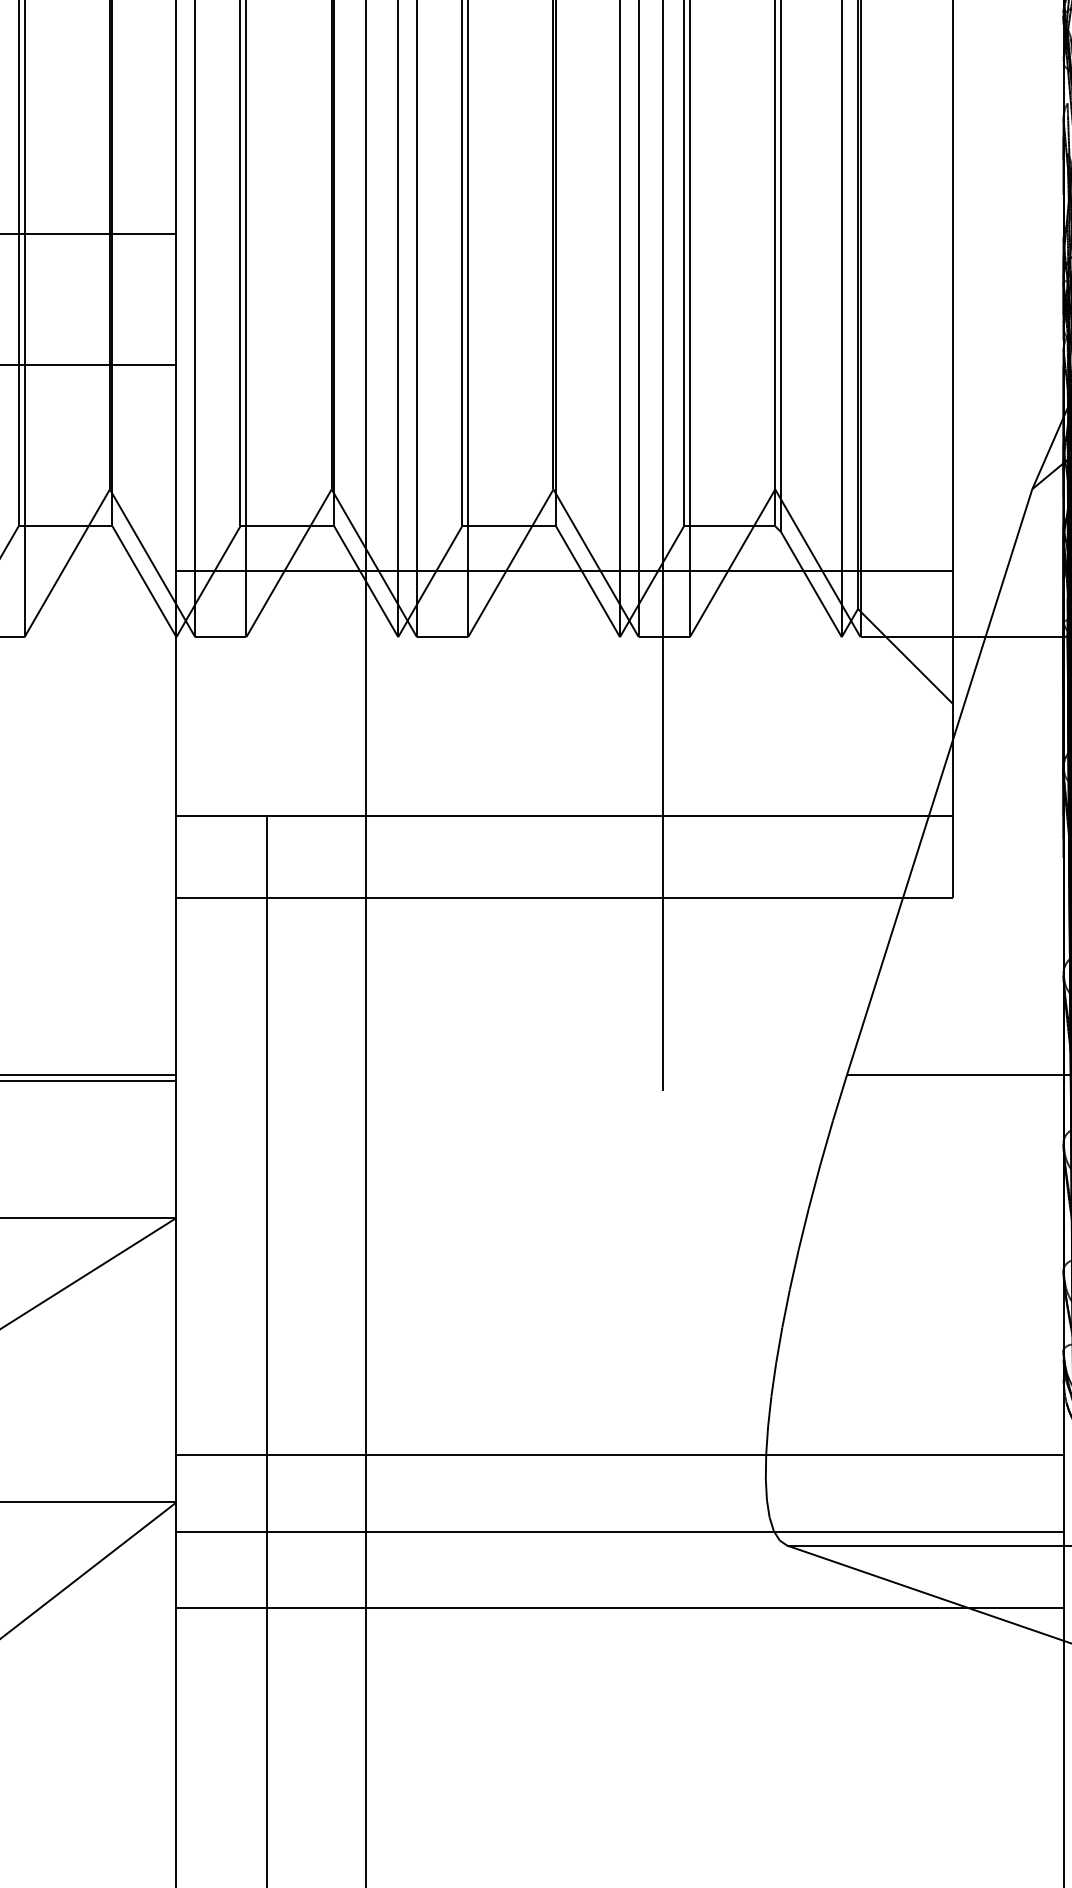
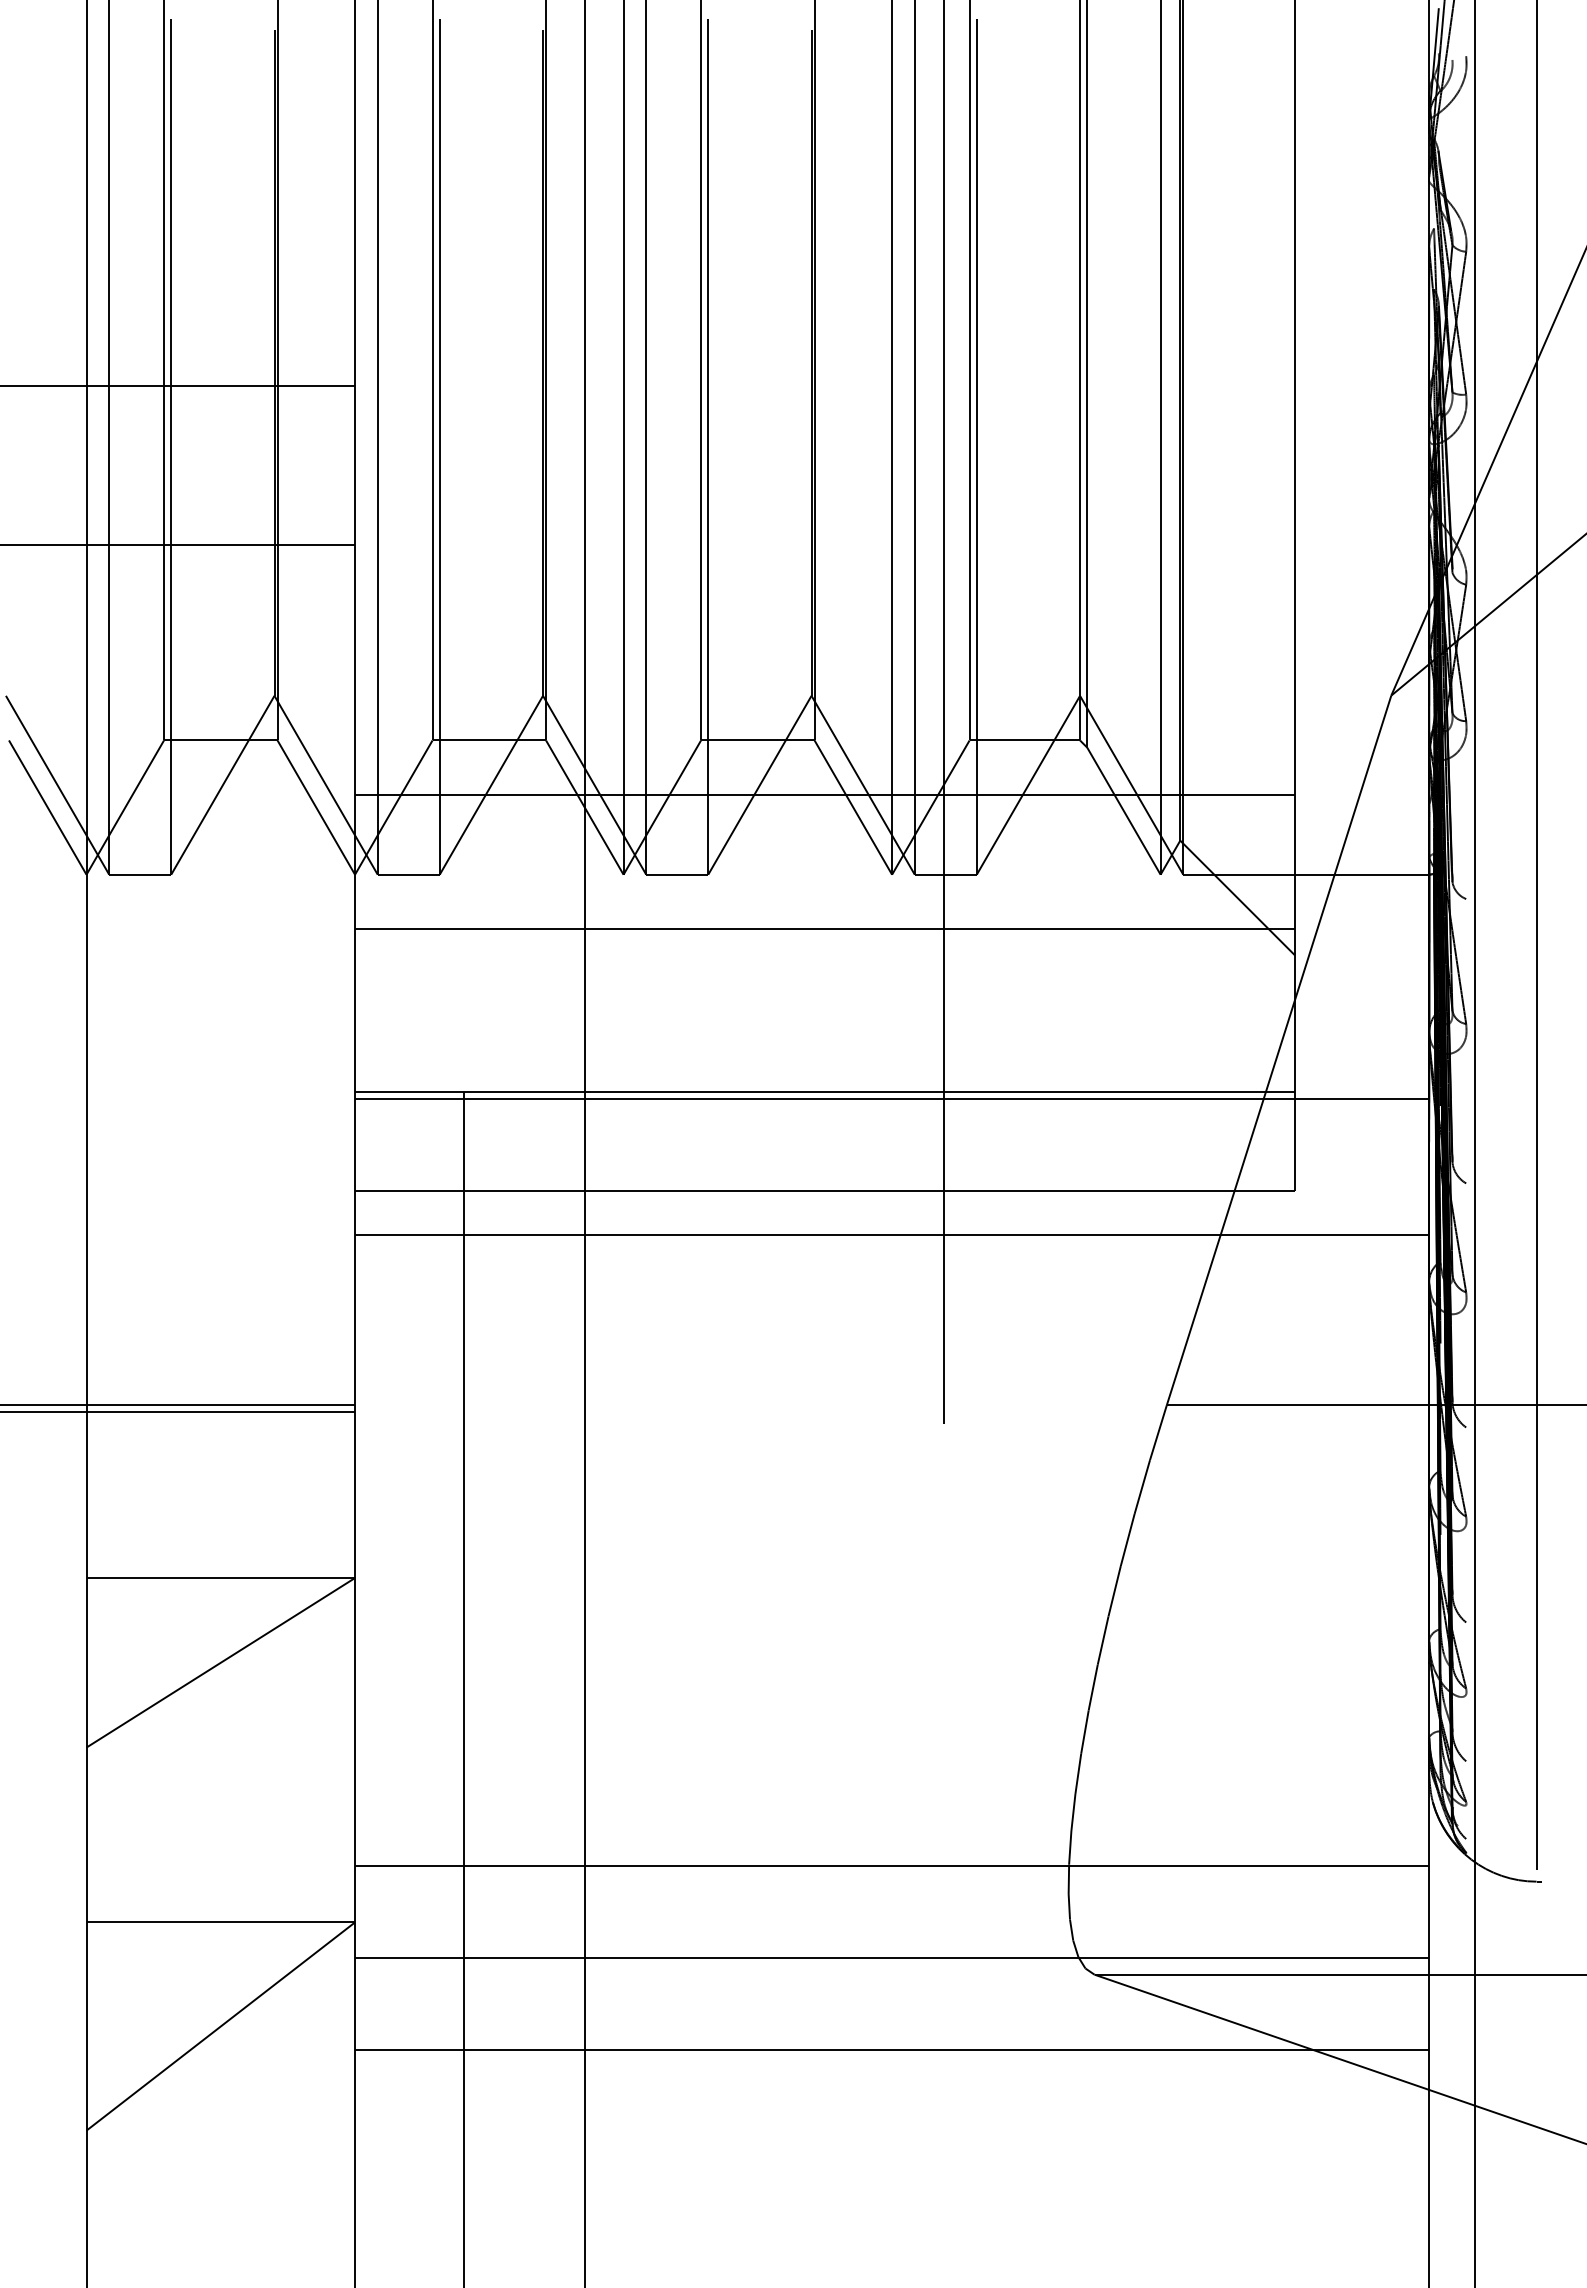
line: (564, 681) -> (824, 928), added
line: (620, 822) -> (892, 1099), added
line: (620, 934) -> (892, 1234), added

